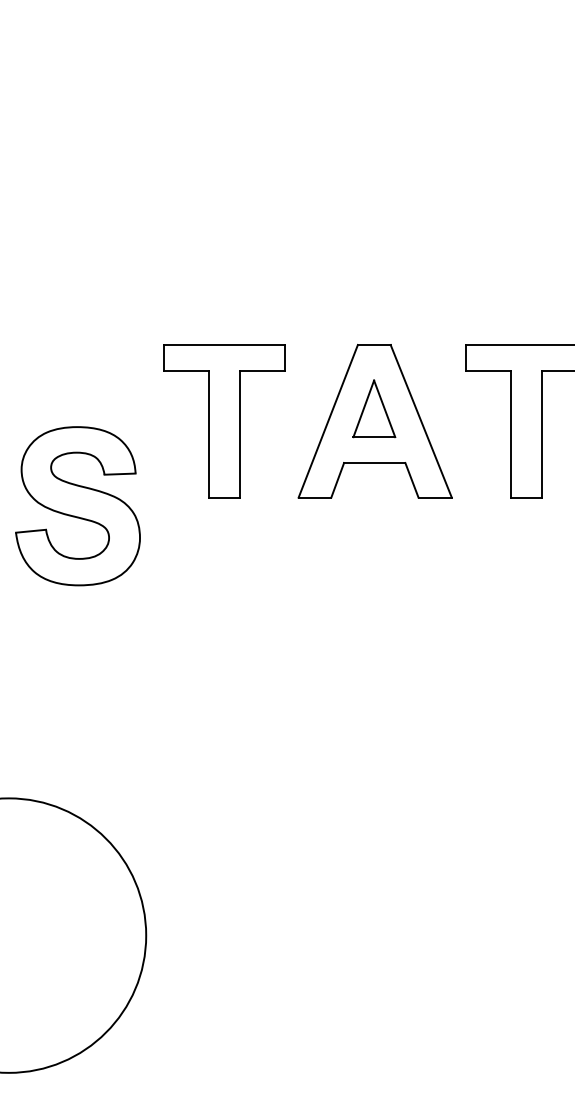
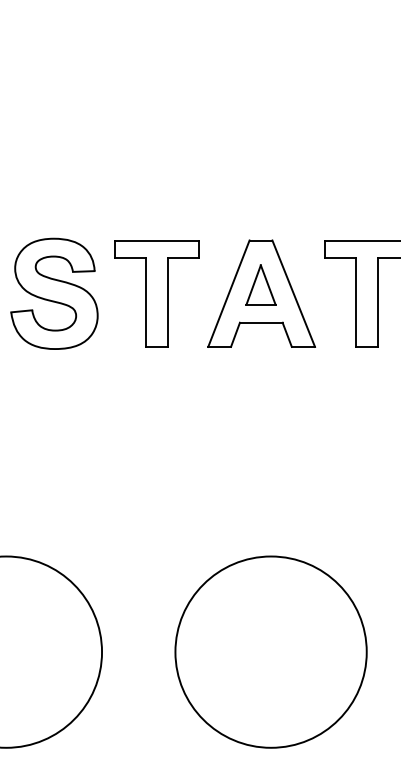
part: (78, 505) -> (54, 293), moved
circle: (387, 934) -> (270, 651), added

